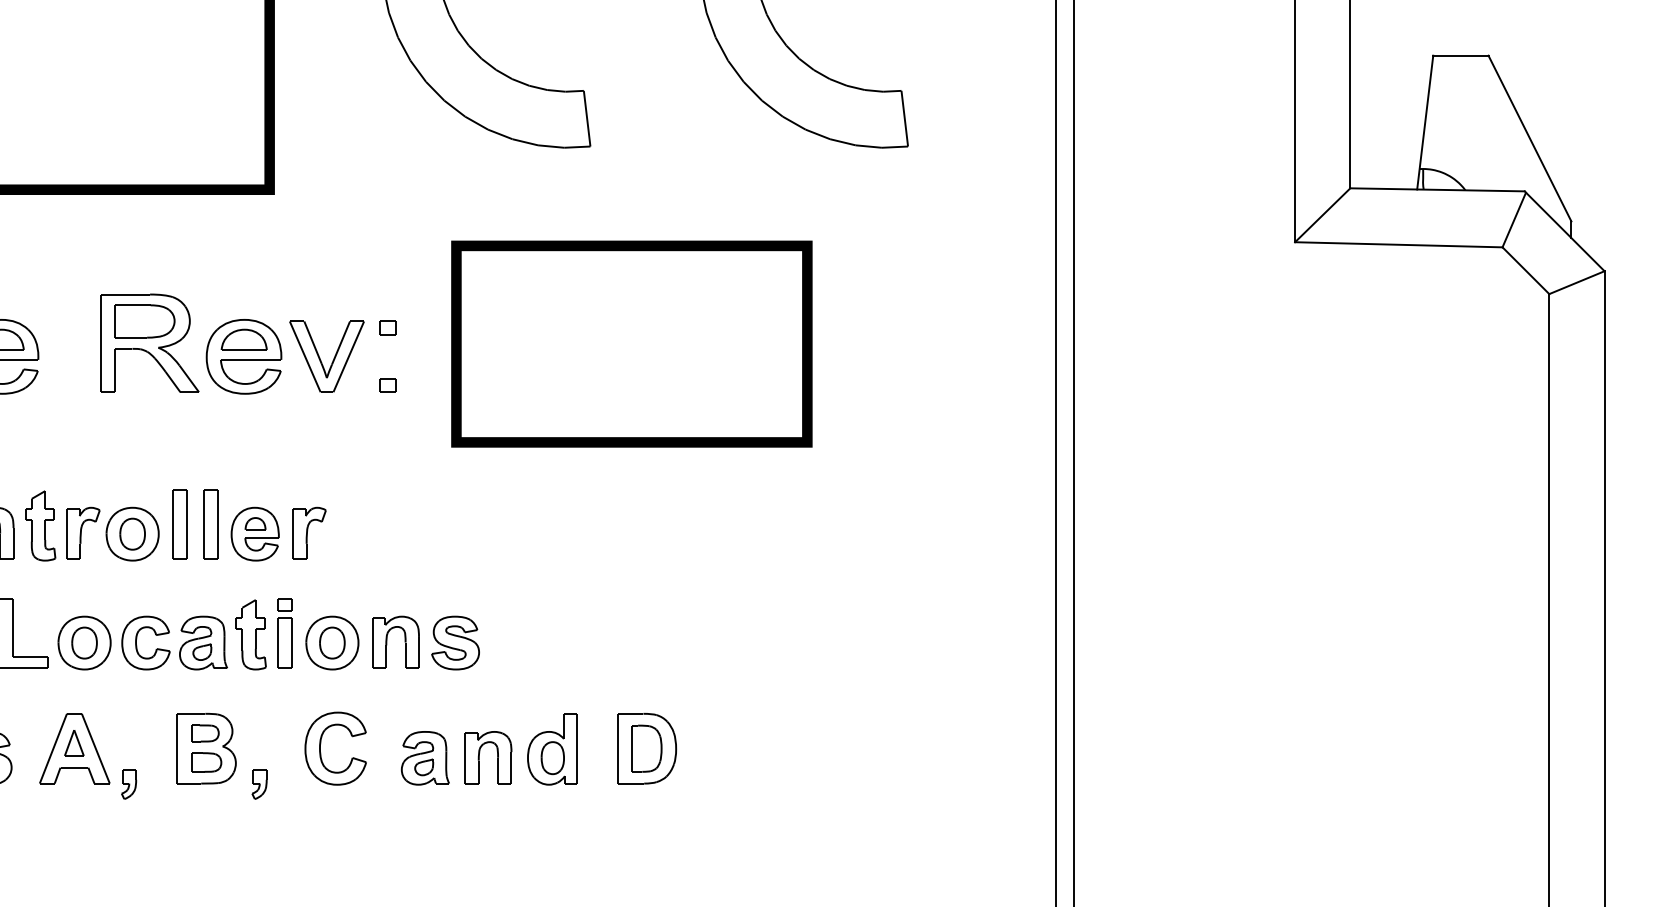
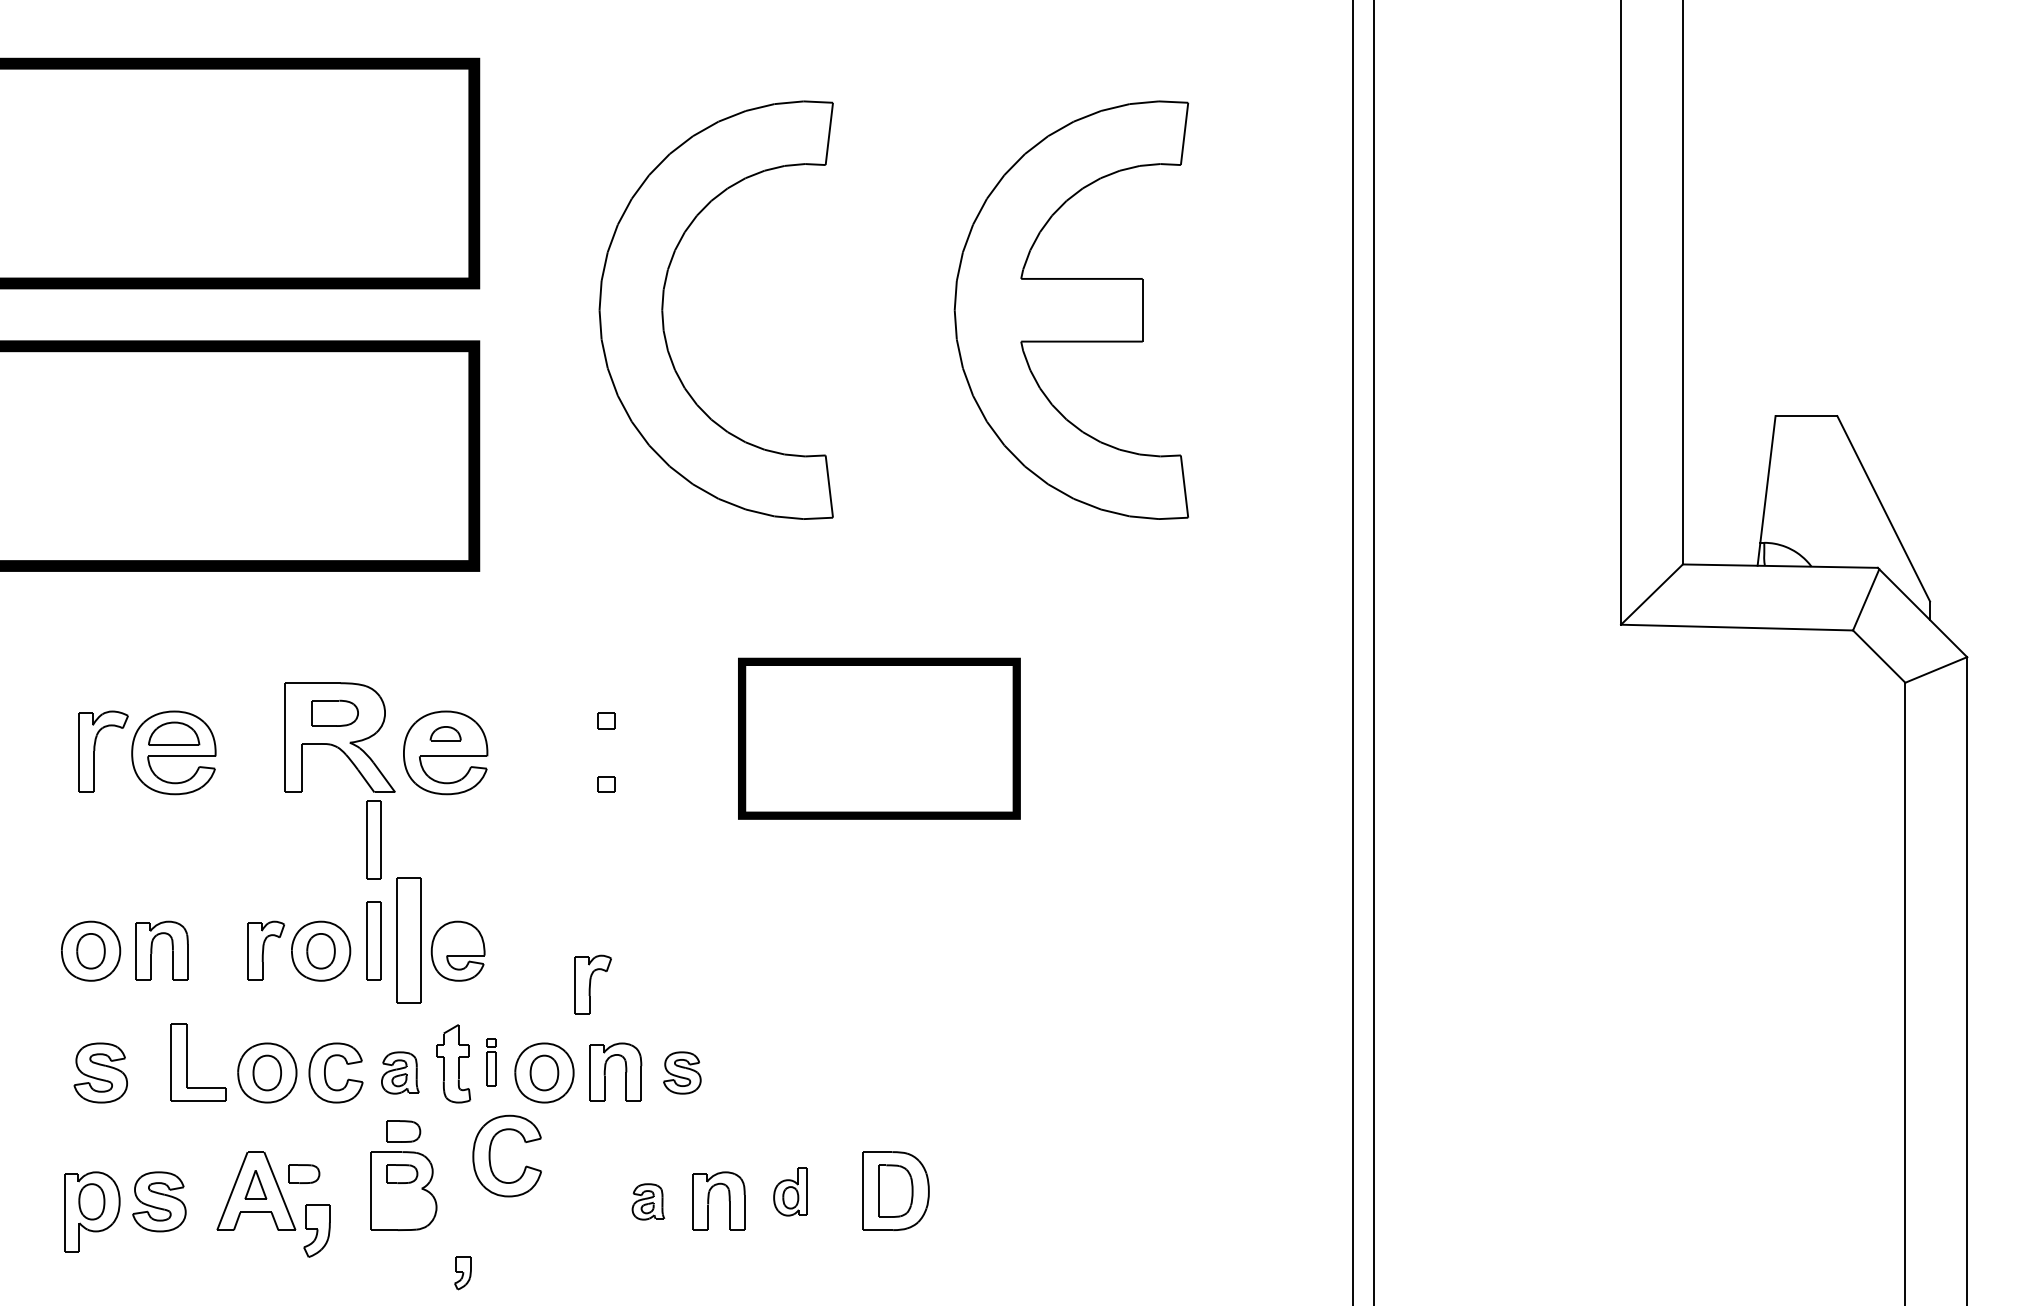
part: (144, 321) -> (334, 713), size x0.7
part: (243, 339) -> (445, 733), size x0.6
part: (631, 343) -> (879, 738), size x0.7
part: (320, 359) -> (531, 755), removed
part: (179, 434) -> (373, 839), added
part: (255, 523) -> (458, 939), removed
part: (210, 524) -> (408, 940), size x1.6
part: (40, 525) -> (217, 941), removed
part: (309, 533) -> (592, 984), moved
part: (285, 632) -> (491, 1061), size x0.6
part: (203, 642) -> (400, 1072), size x0.7
part: (455, 642) -> (682, 1072), size x0.7
part: (117, 732) -> (304, 1173), added
part: (320, 748) -> (490, 1155), moved
part: (552, 749) -> (790, 1191), size x0.6
part: (425, 757) -> (648, 1201), size x0.6
part: (206, 762) -> (403, 1131), moved
part: (128, 784) -> (316, 1231), size x1.6
part: (259, 784) -> (462, 1273), moved

